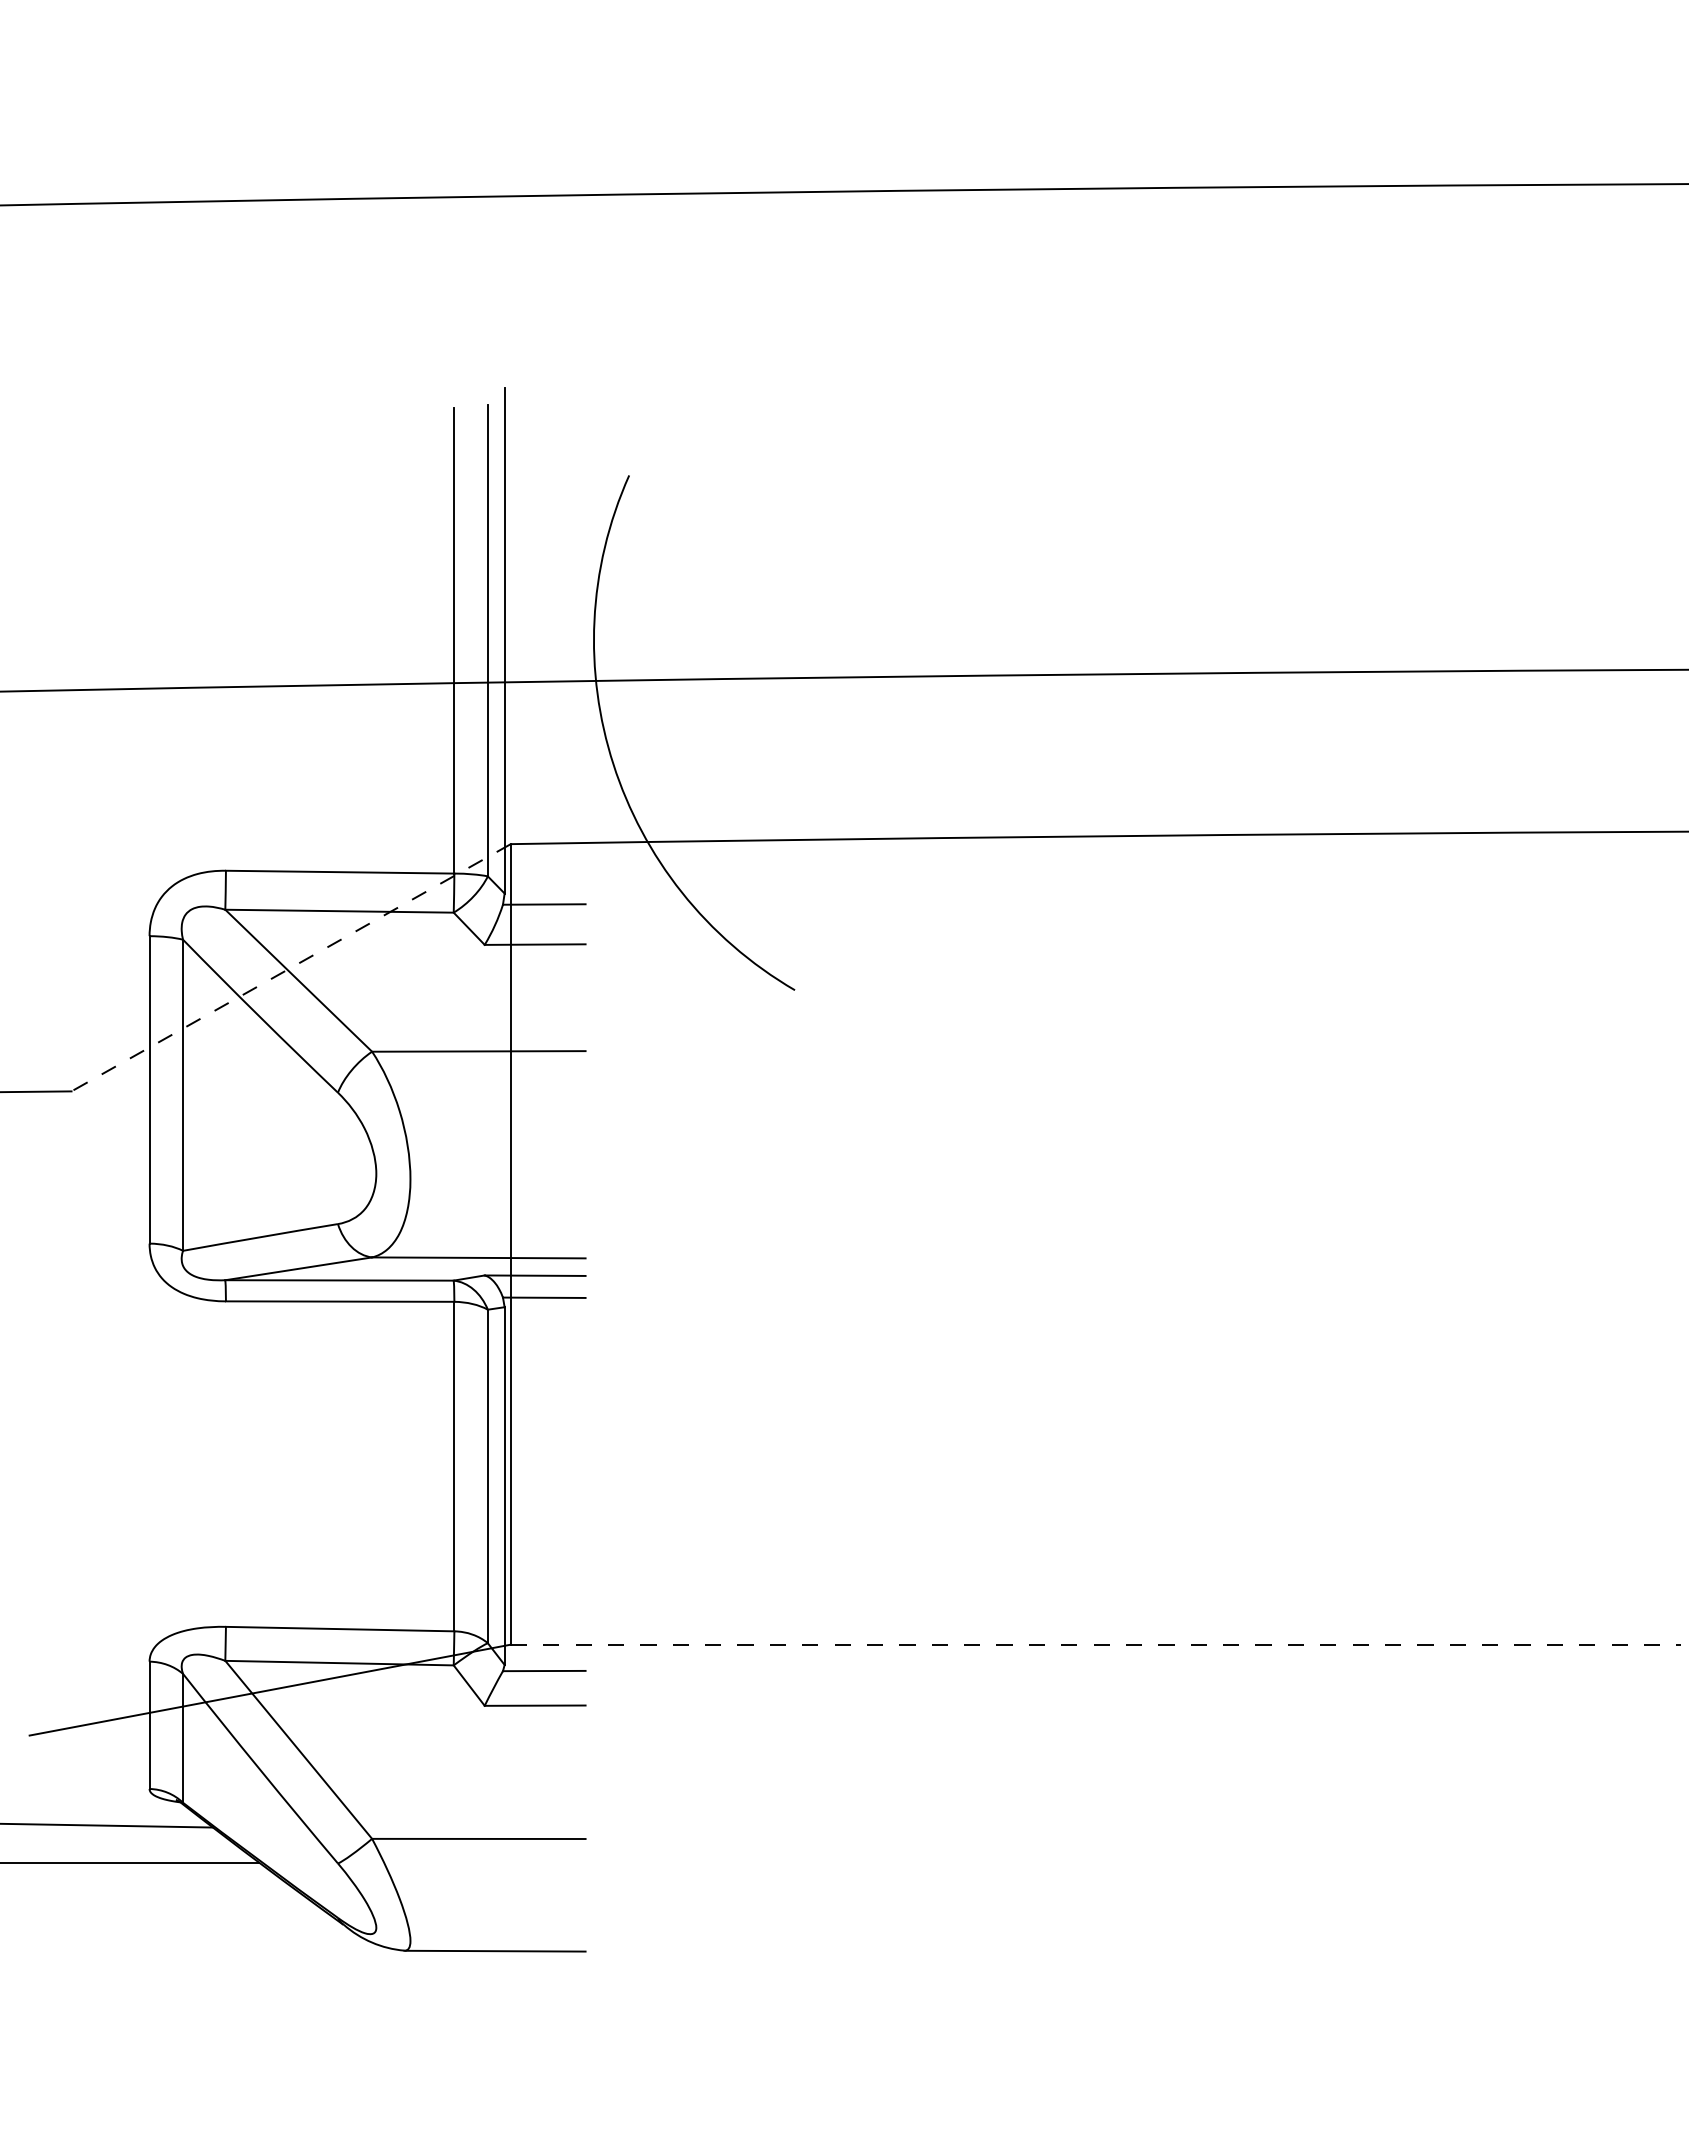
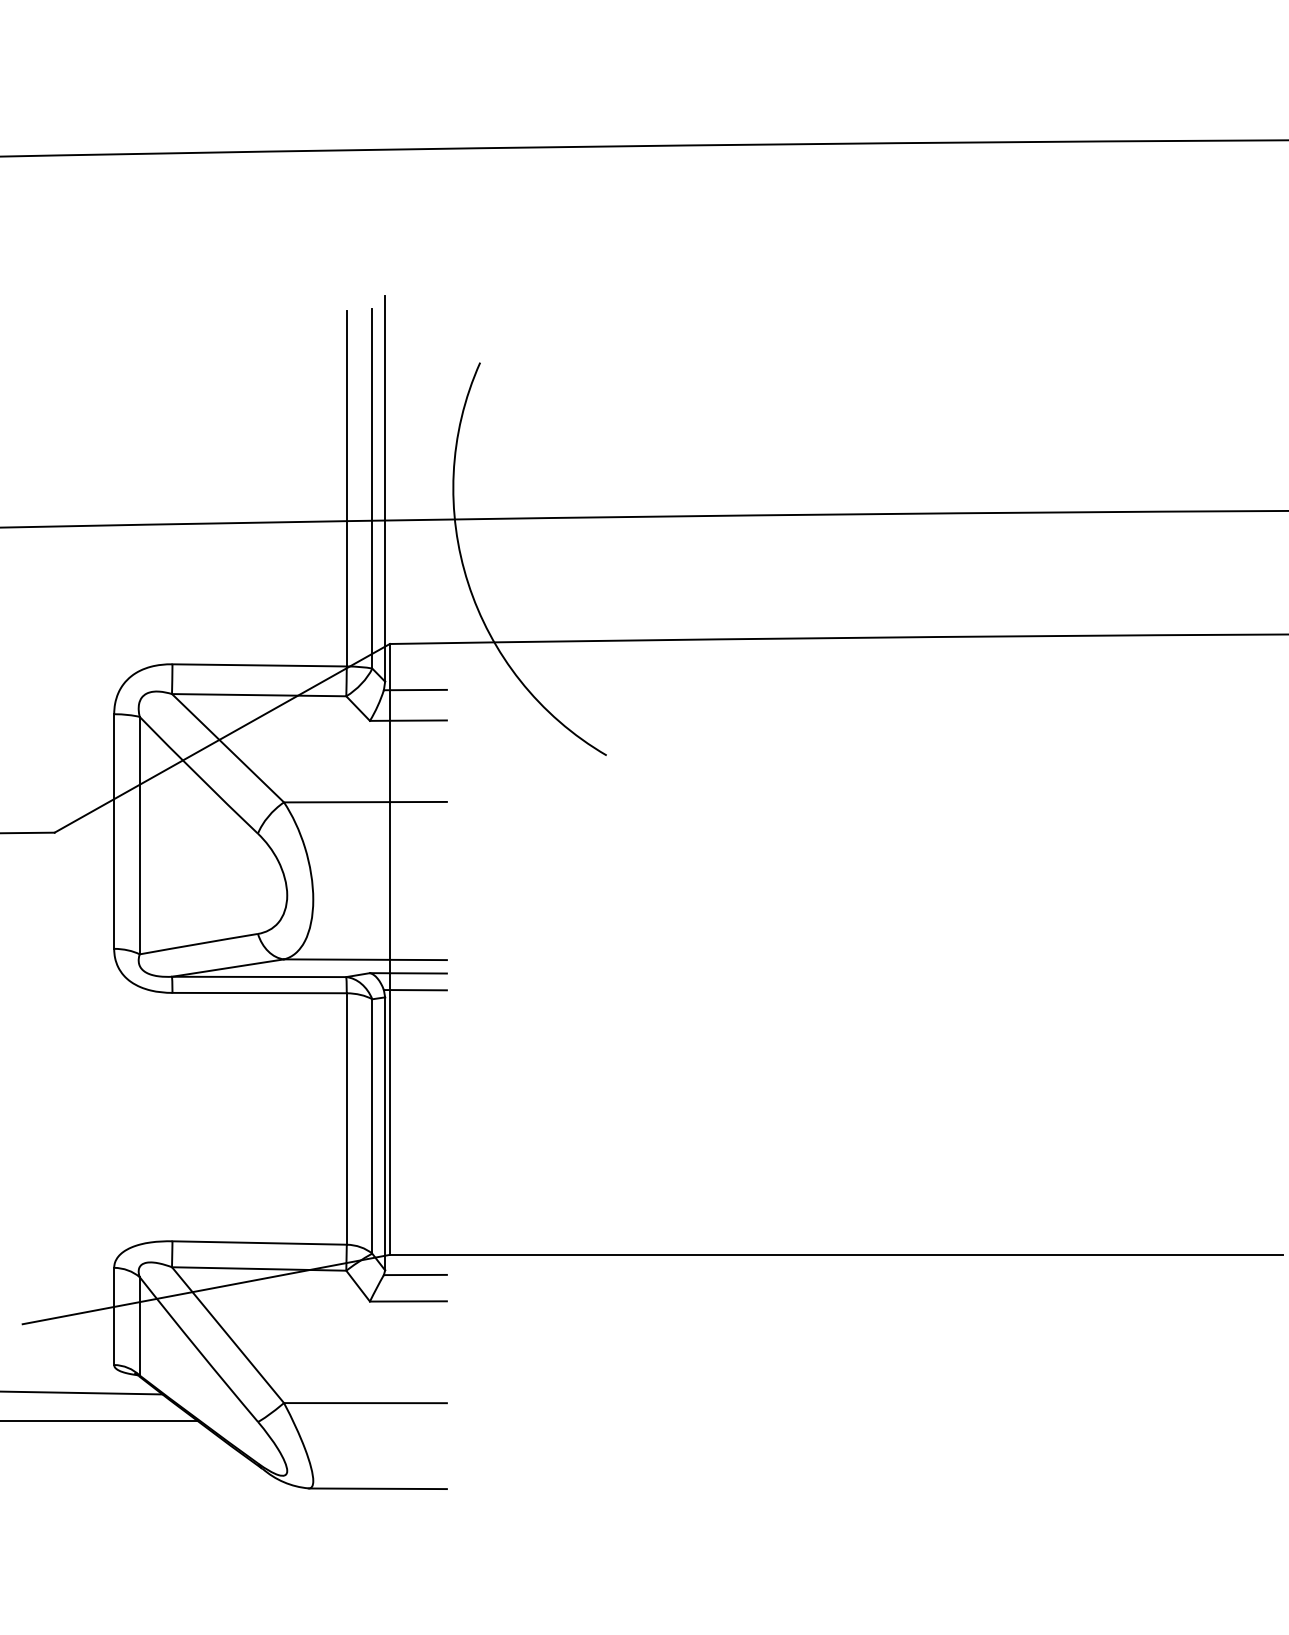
line: (290, 968) -> (221, 738), dashed -> solid
line: (1096, 1644) -> (836, 1254), dashed -> solid

